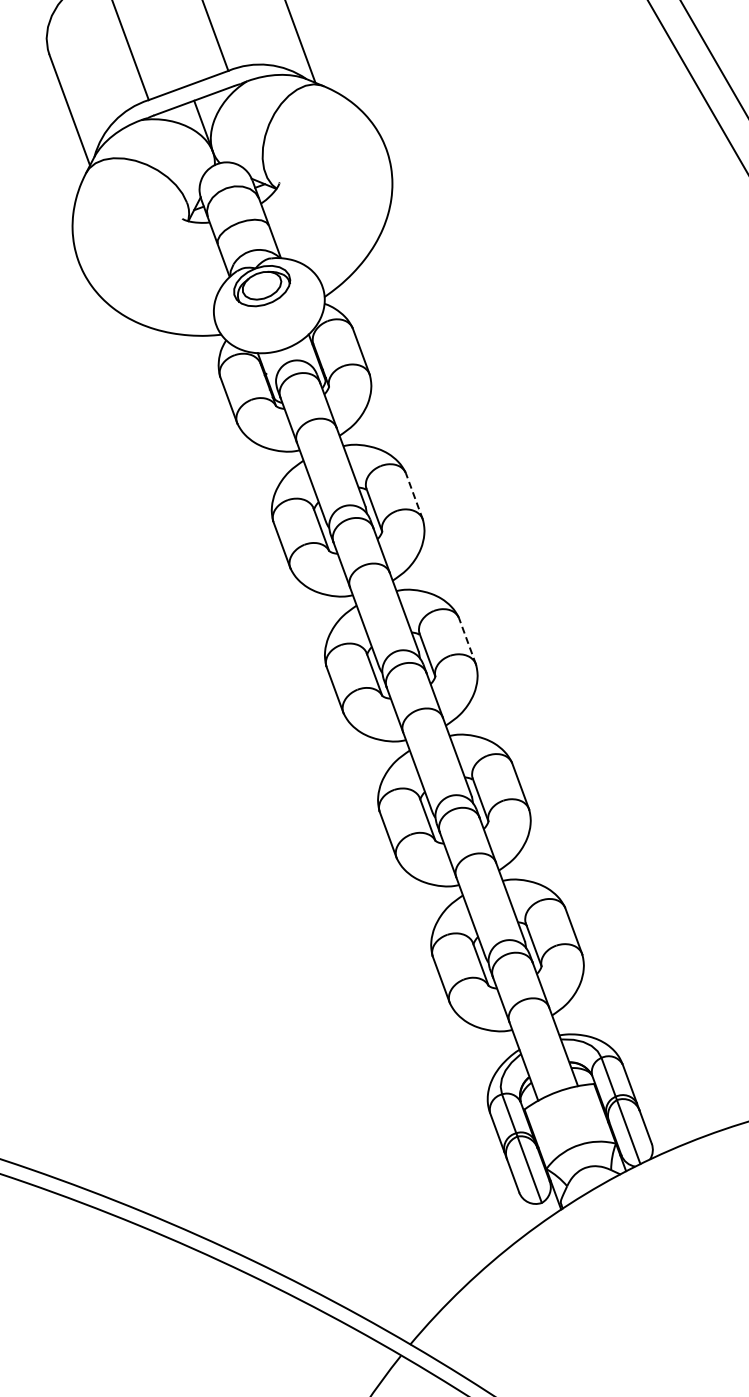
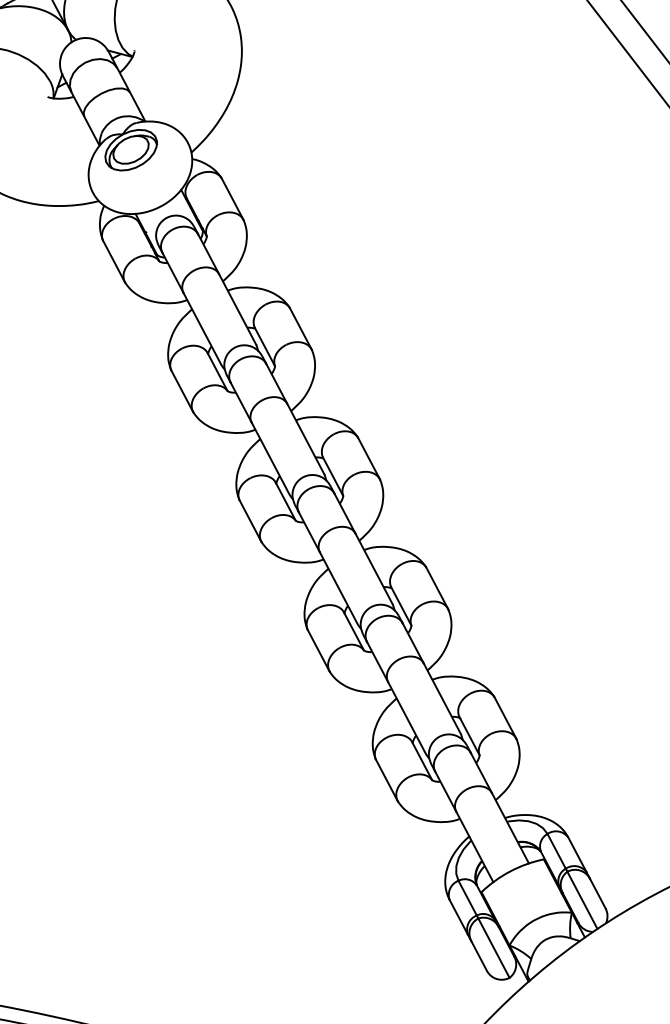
line: (414, 496) -> (301, 329), dashed -> solid
line: (467, 641) -> (369, 458), dashed -> solid

